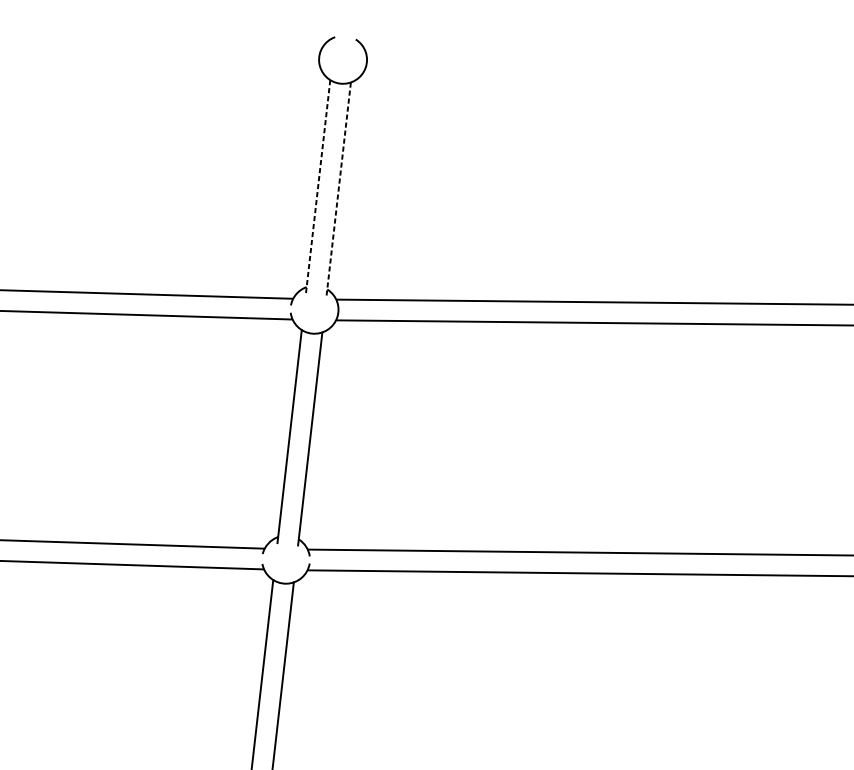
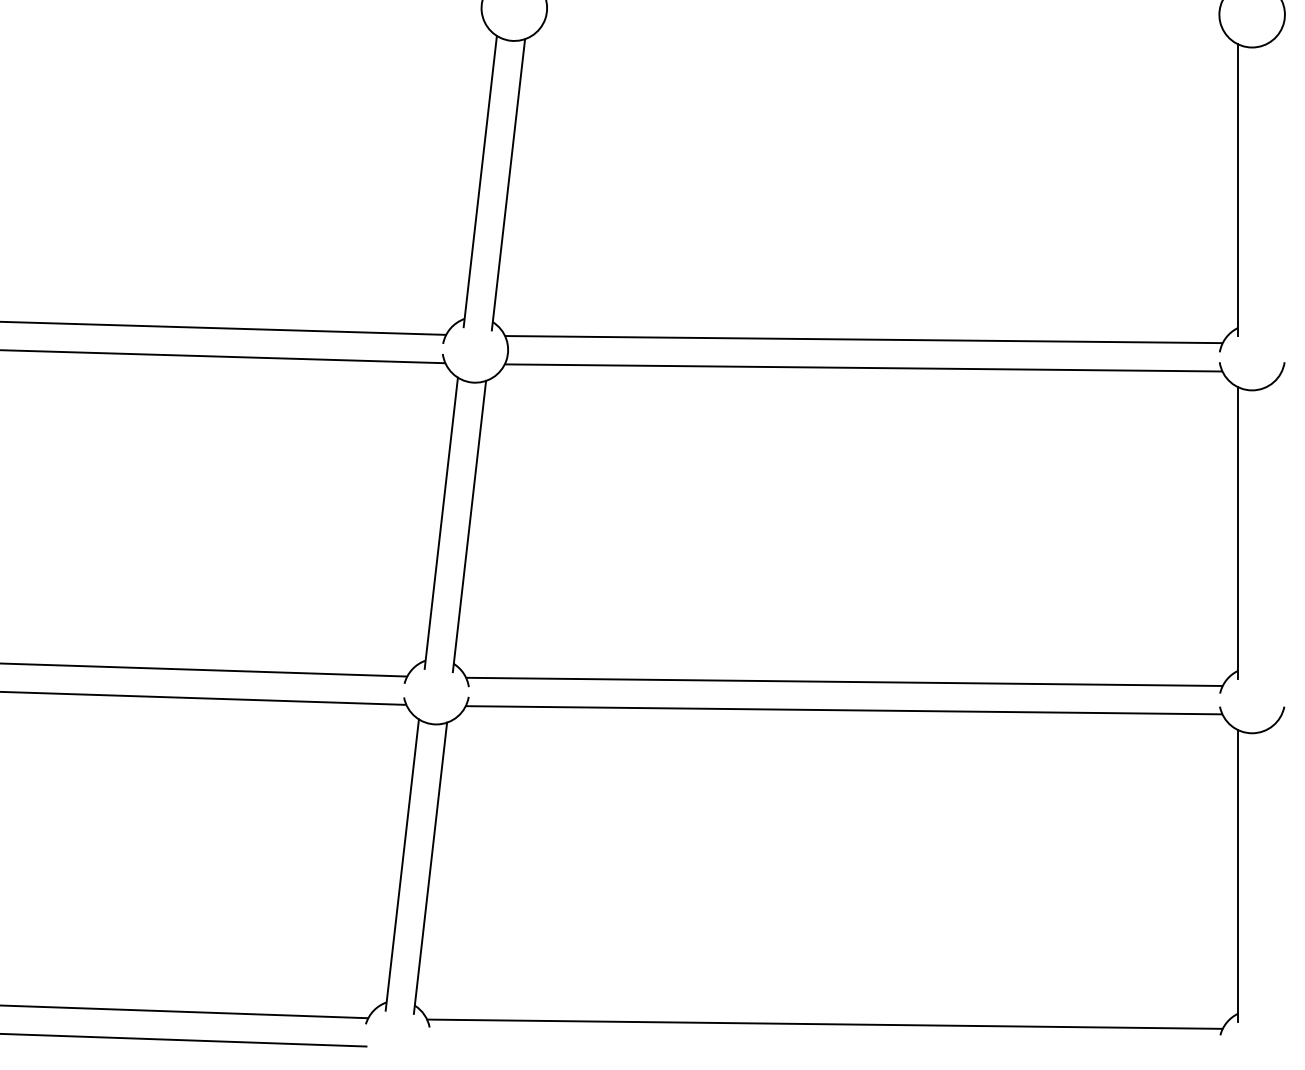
line: (318, 186) -> (480, 181), dashed -> solid
line: (338, 188) -> (508, 184), dashed -> solid

